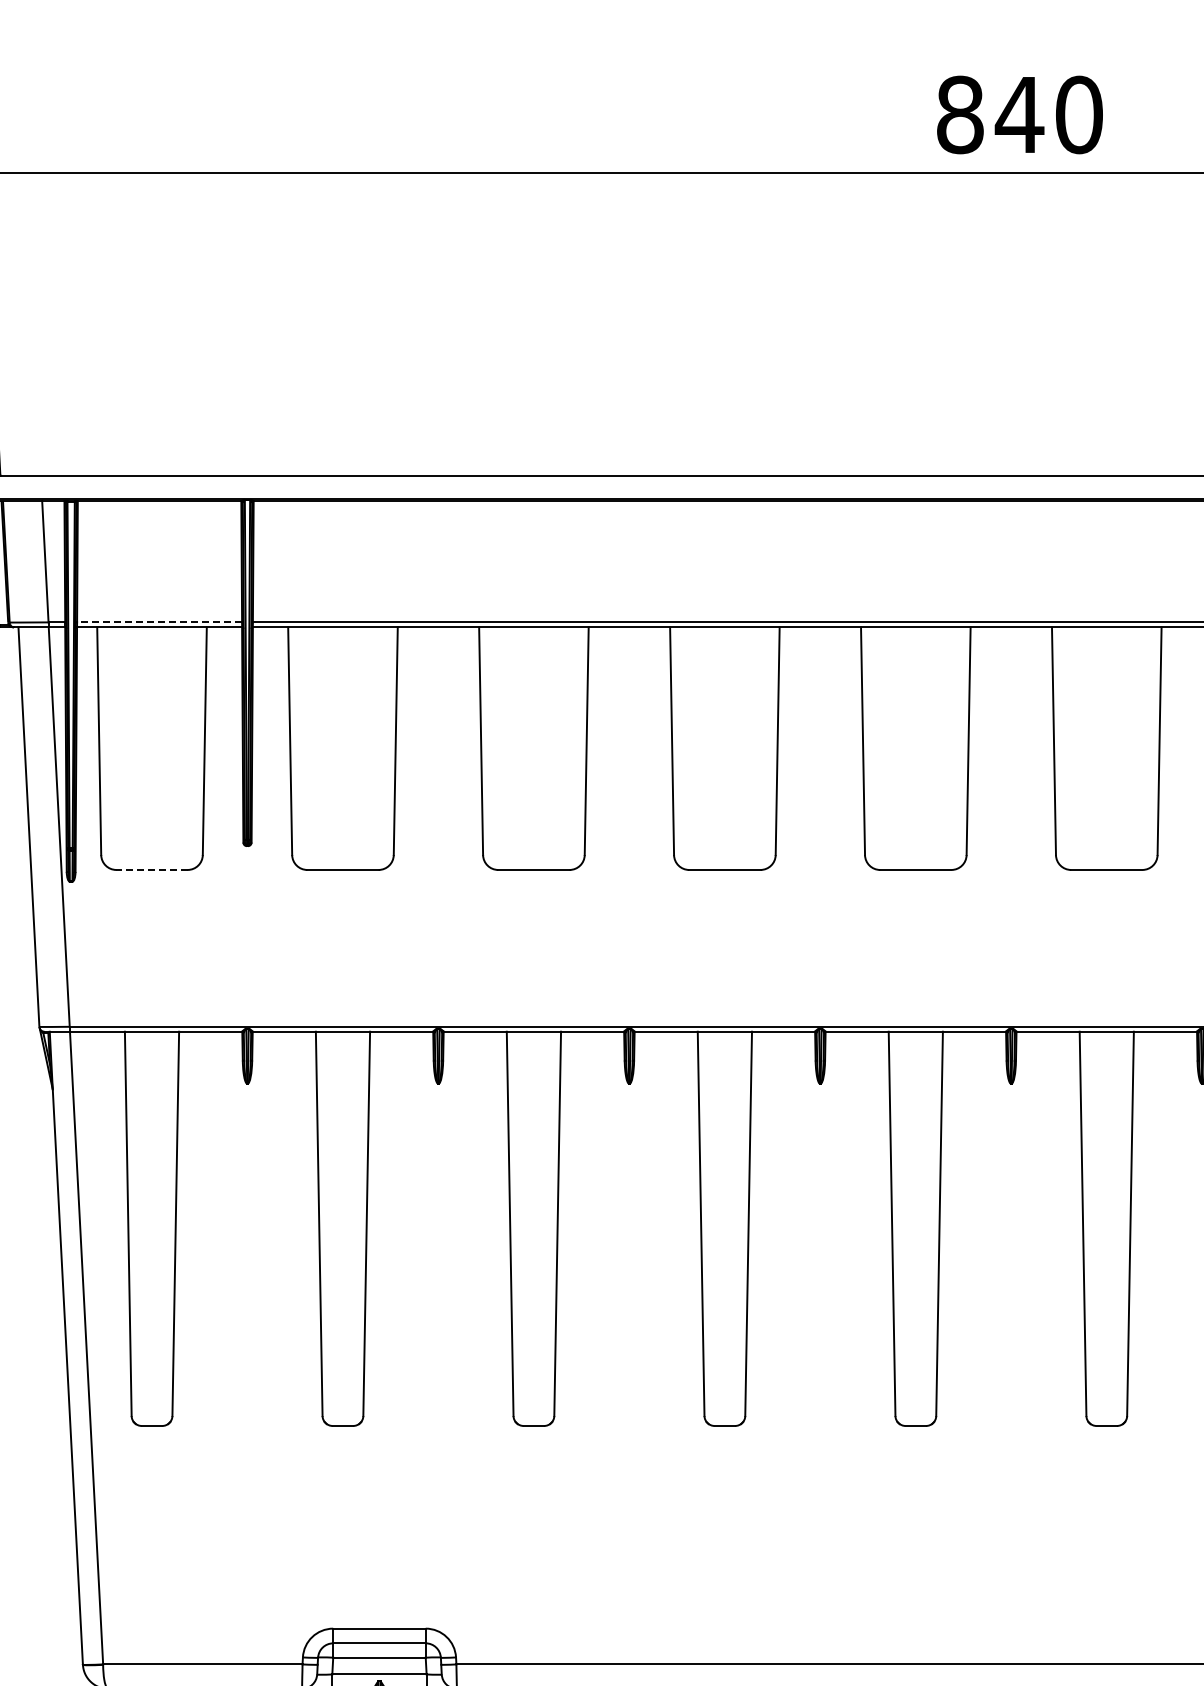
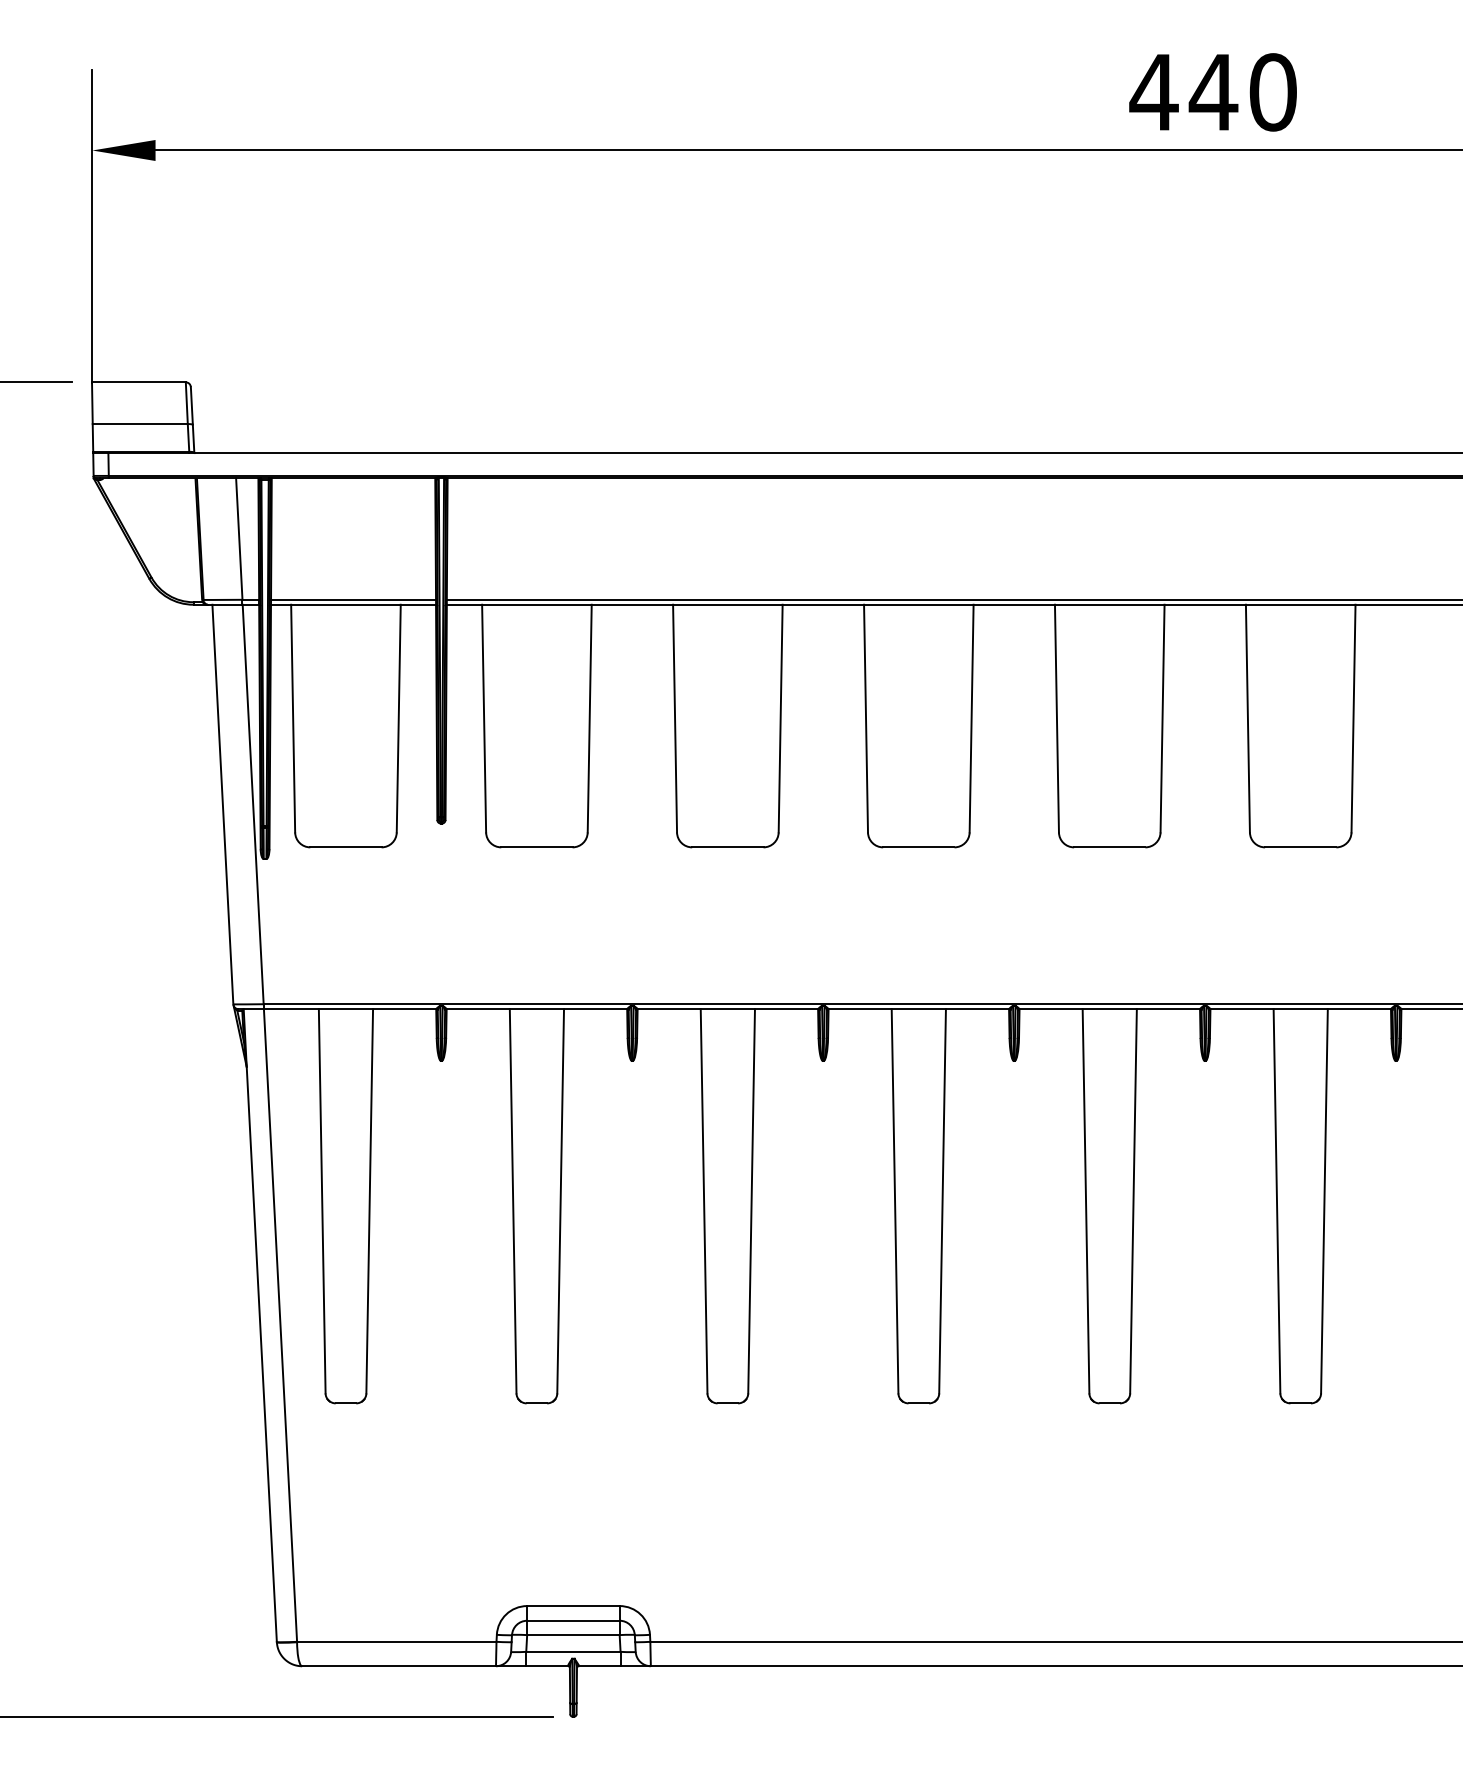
text: (959, 115) -> (1153, 92), 840 -> 440
line: (159, 622) -> (353, 599), dashed -> solid
line: (151, 870) -> (345, 847), dashed -> solid

